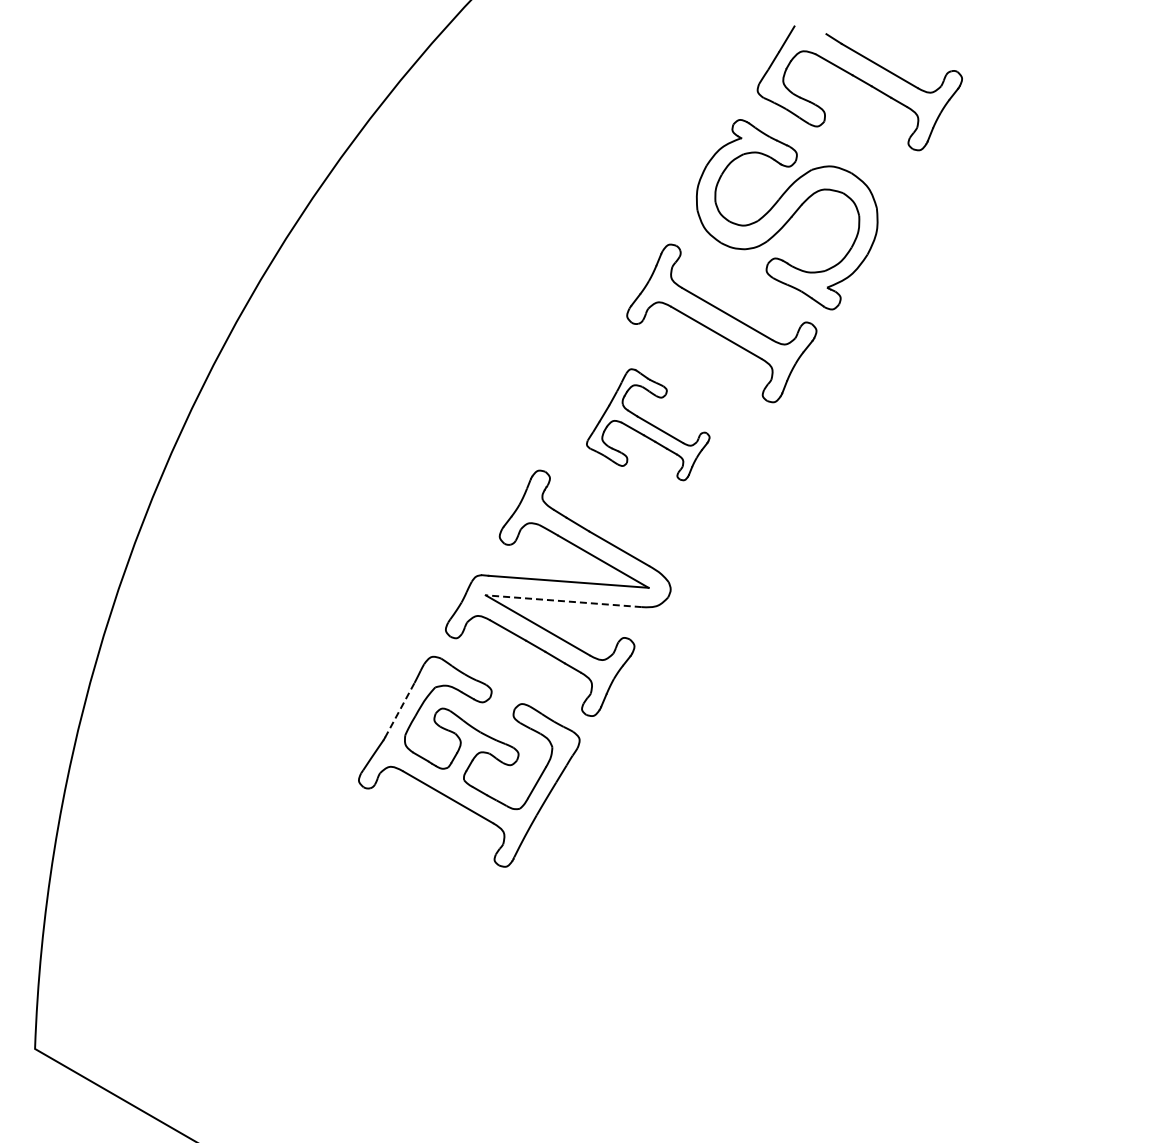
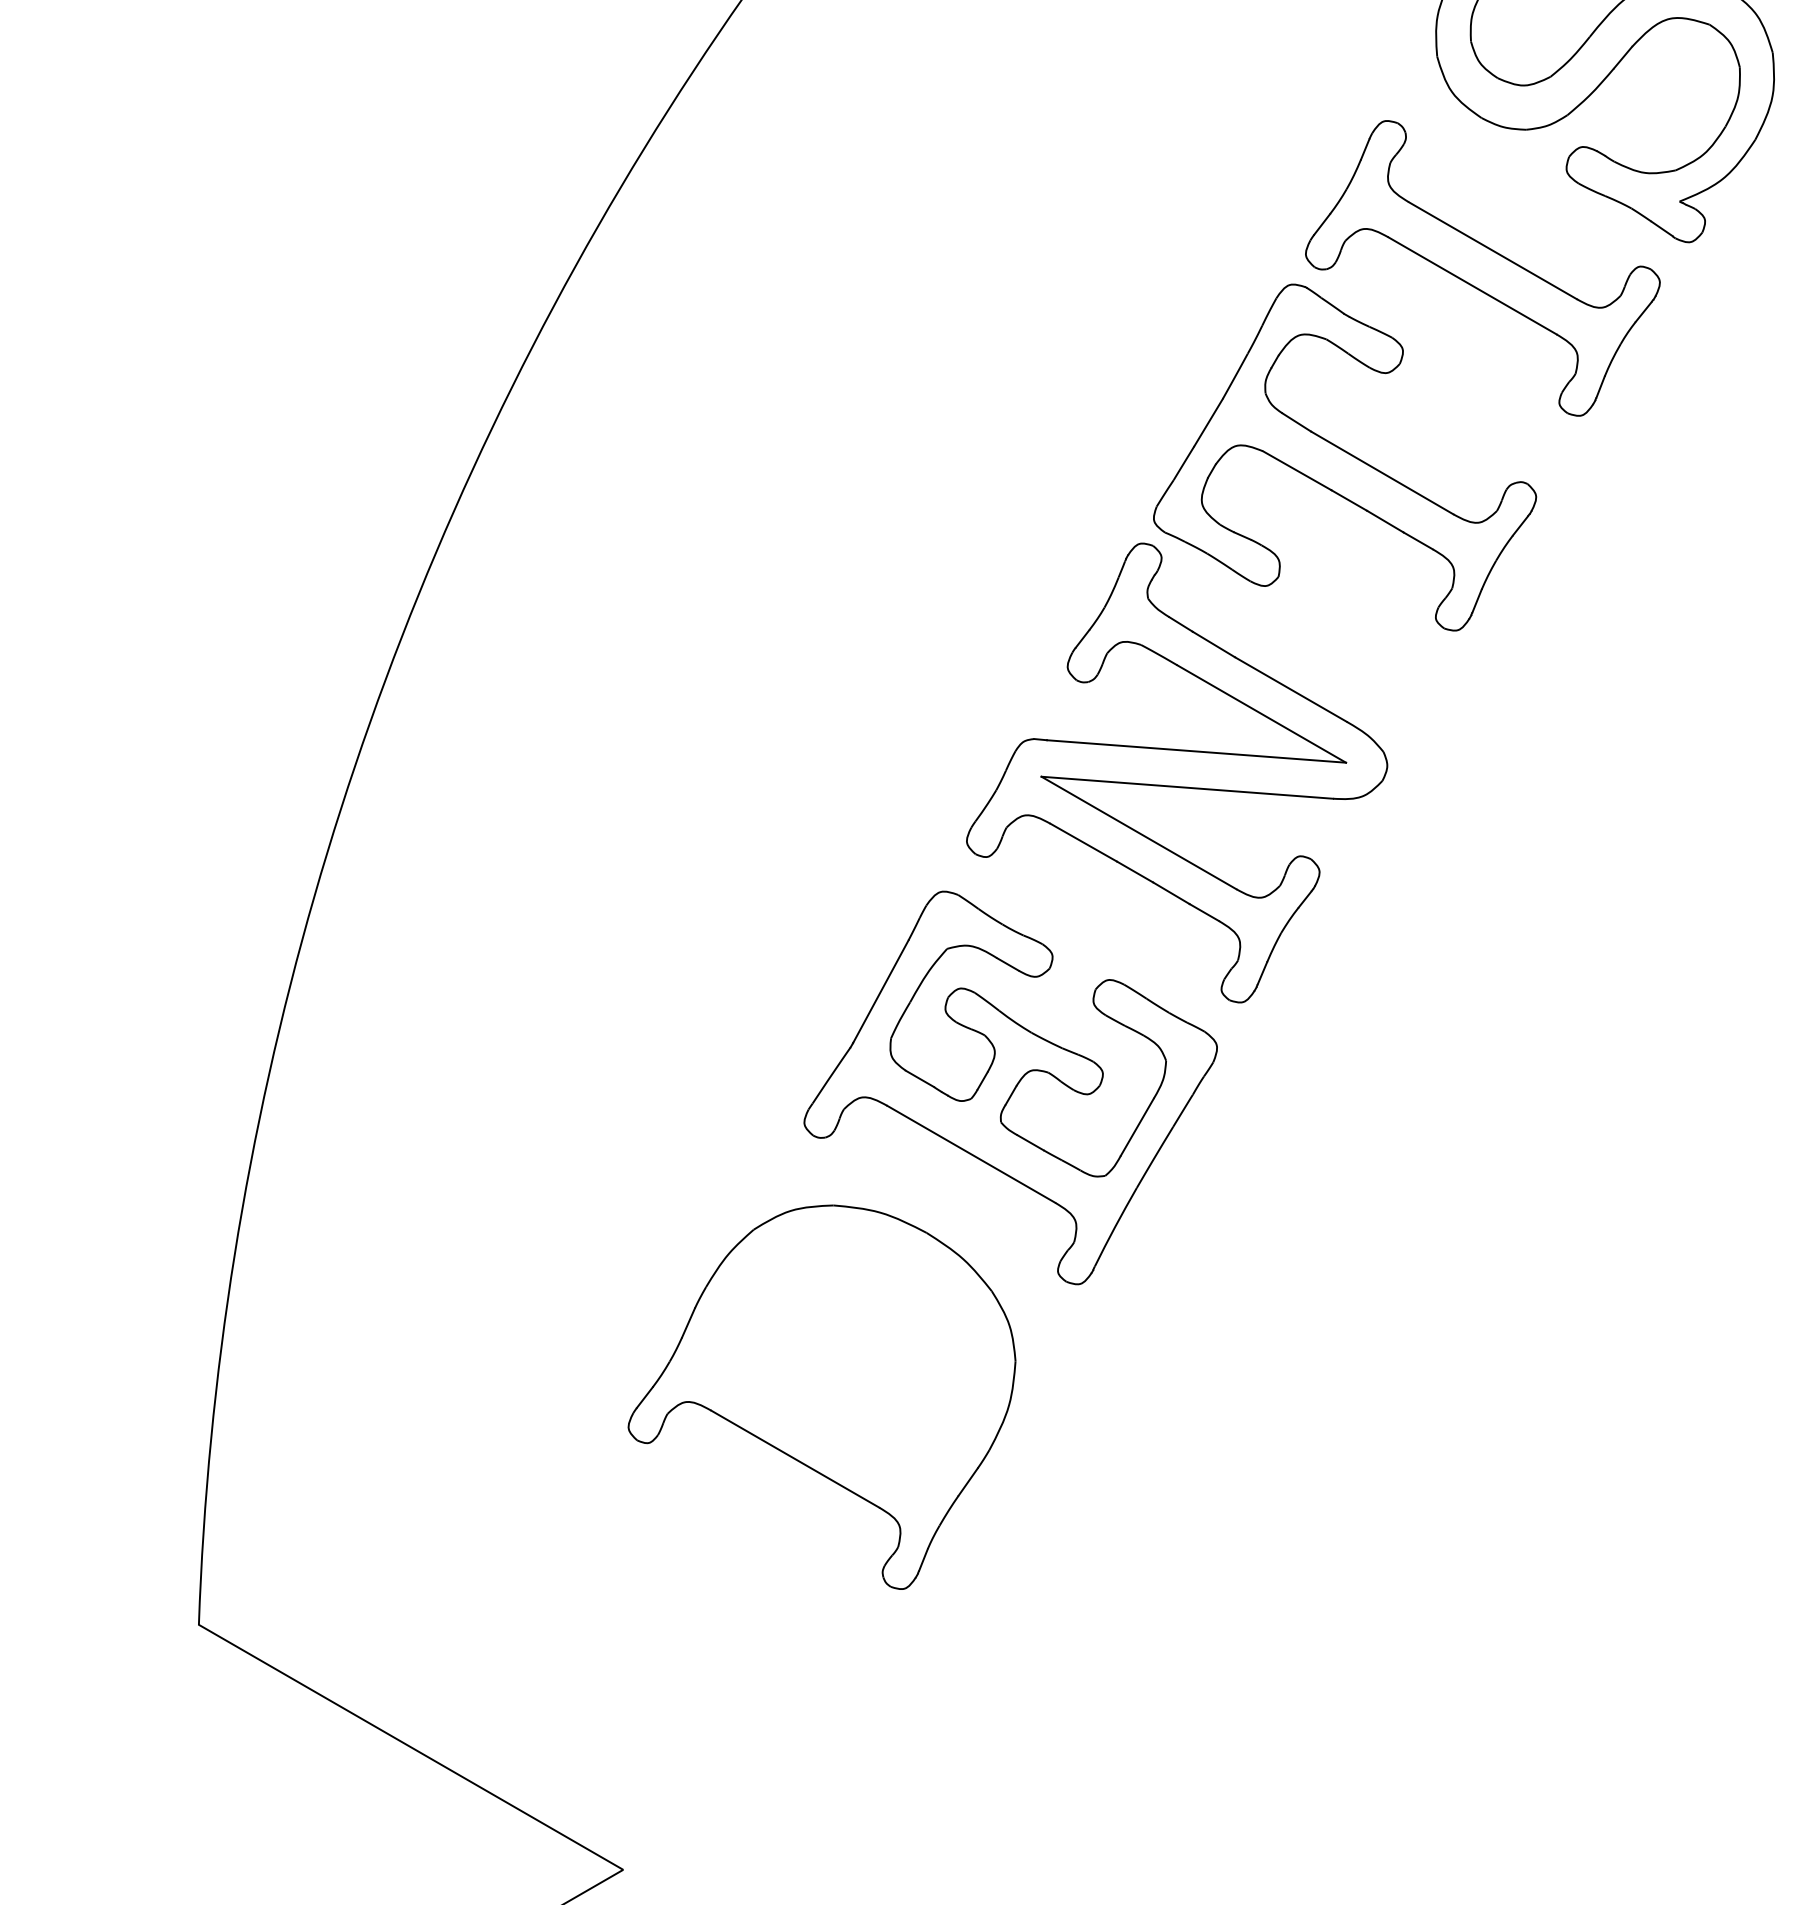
part: (648, 424) -> (1345, 457), size x1.67
line: (563, 601) -> (1186, 788), dashed -> solid
line: (400, 709) -> (882, 990), dashed -> solid
part: (368, 926) -> (822, 1395), added

